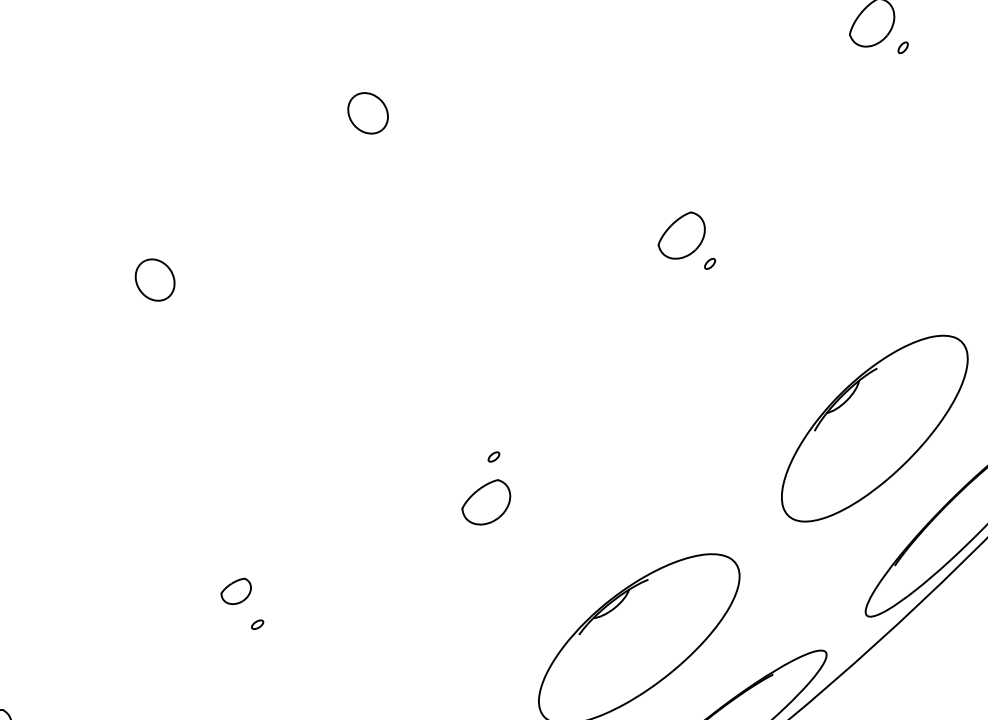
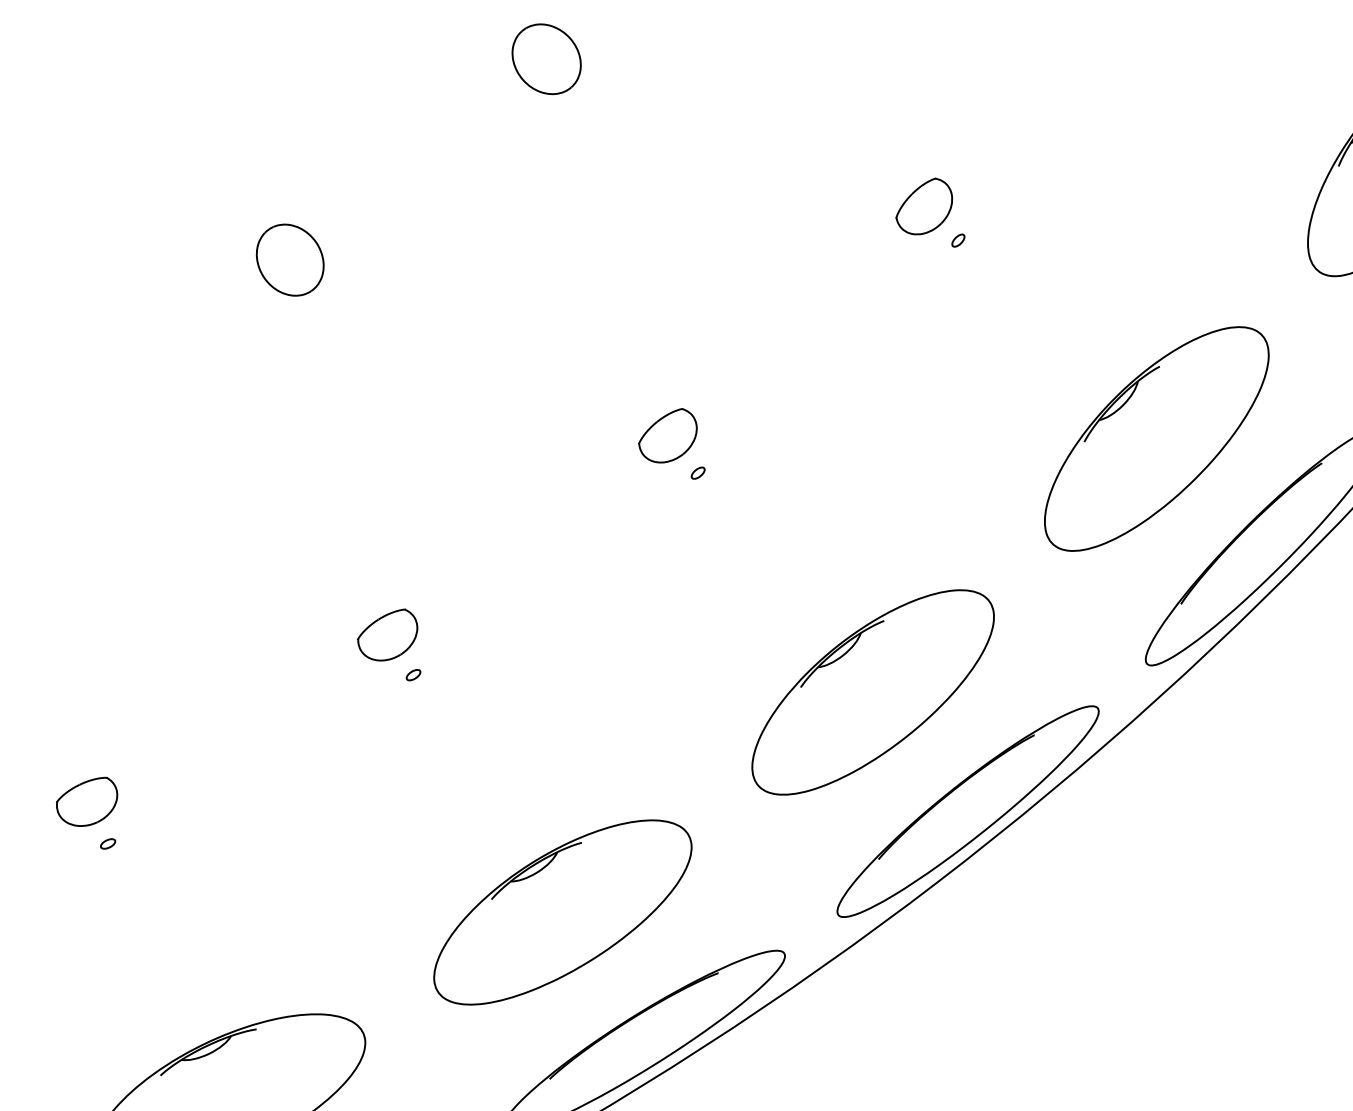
part: (368, 113) -> (546, 59), size x1.43
part: (154, 279) -> (289, 259), size x1.43
part: (485, 502) -> (667, 435), moved
part: (235, 590) -> (387, 634), size x1.67

